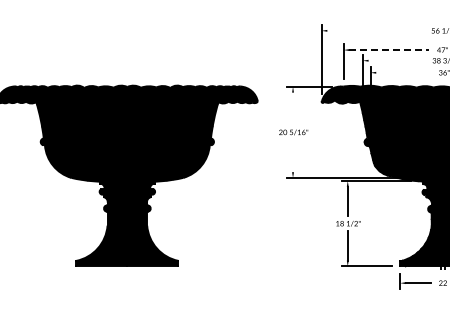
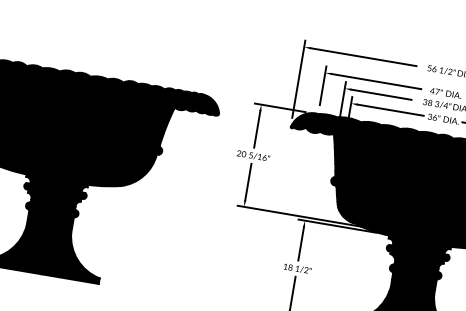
line: (374, 30) -> (363, 56), added
line: (389, 50) -> (376, 82), dashed -> solid
line: (395, 60) -> (381, 94), added
line: (405, 72) -> (390, 109), added
line: (293, 108) -> (257, 129), added
line: (293, 155) -> (248, 181), added

